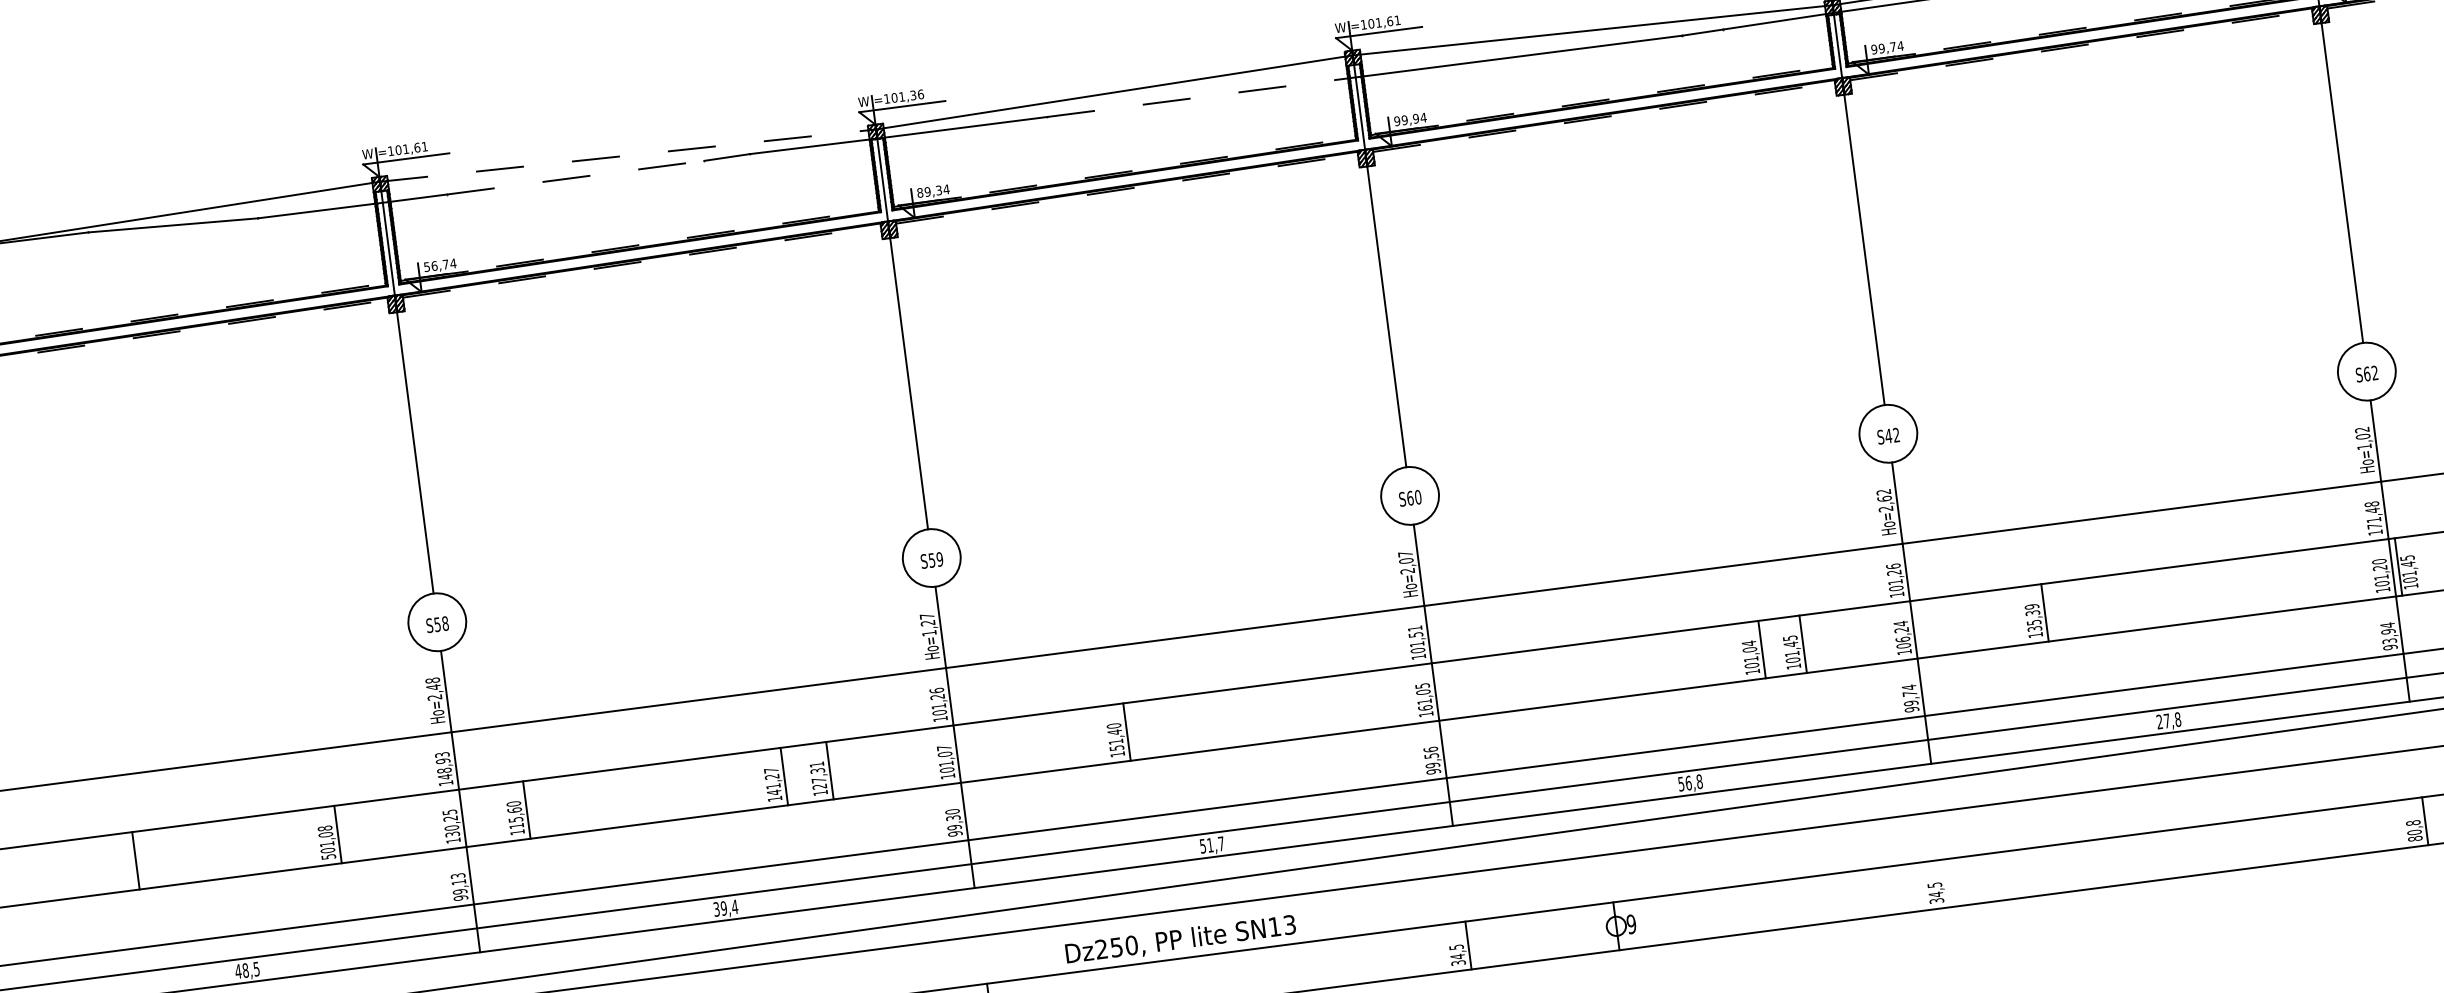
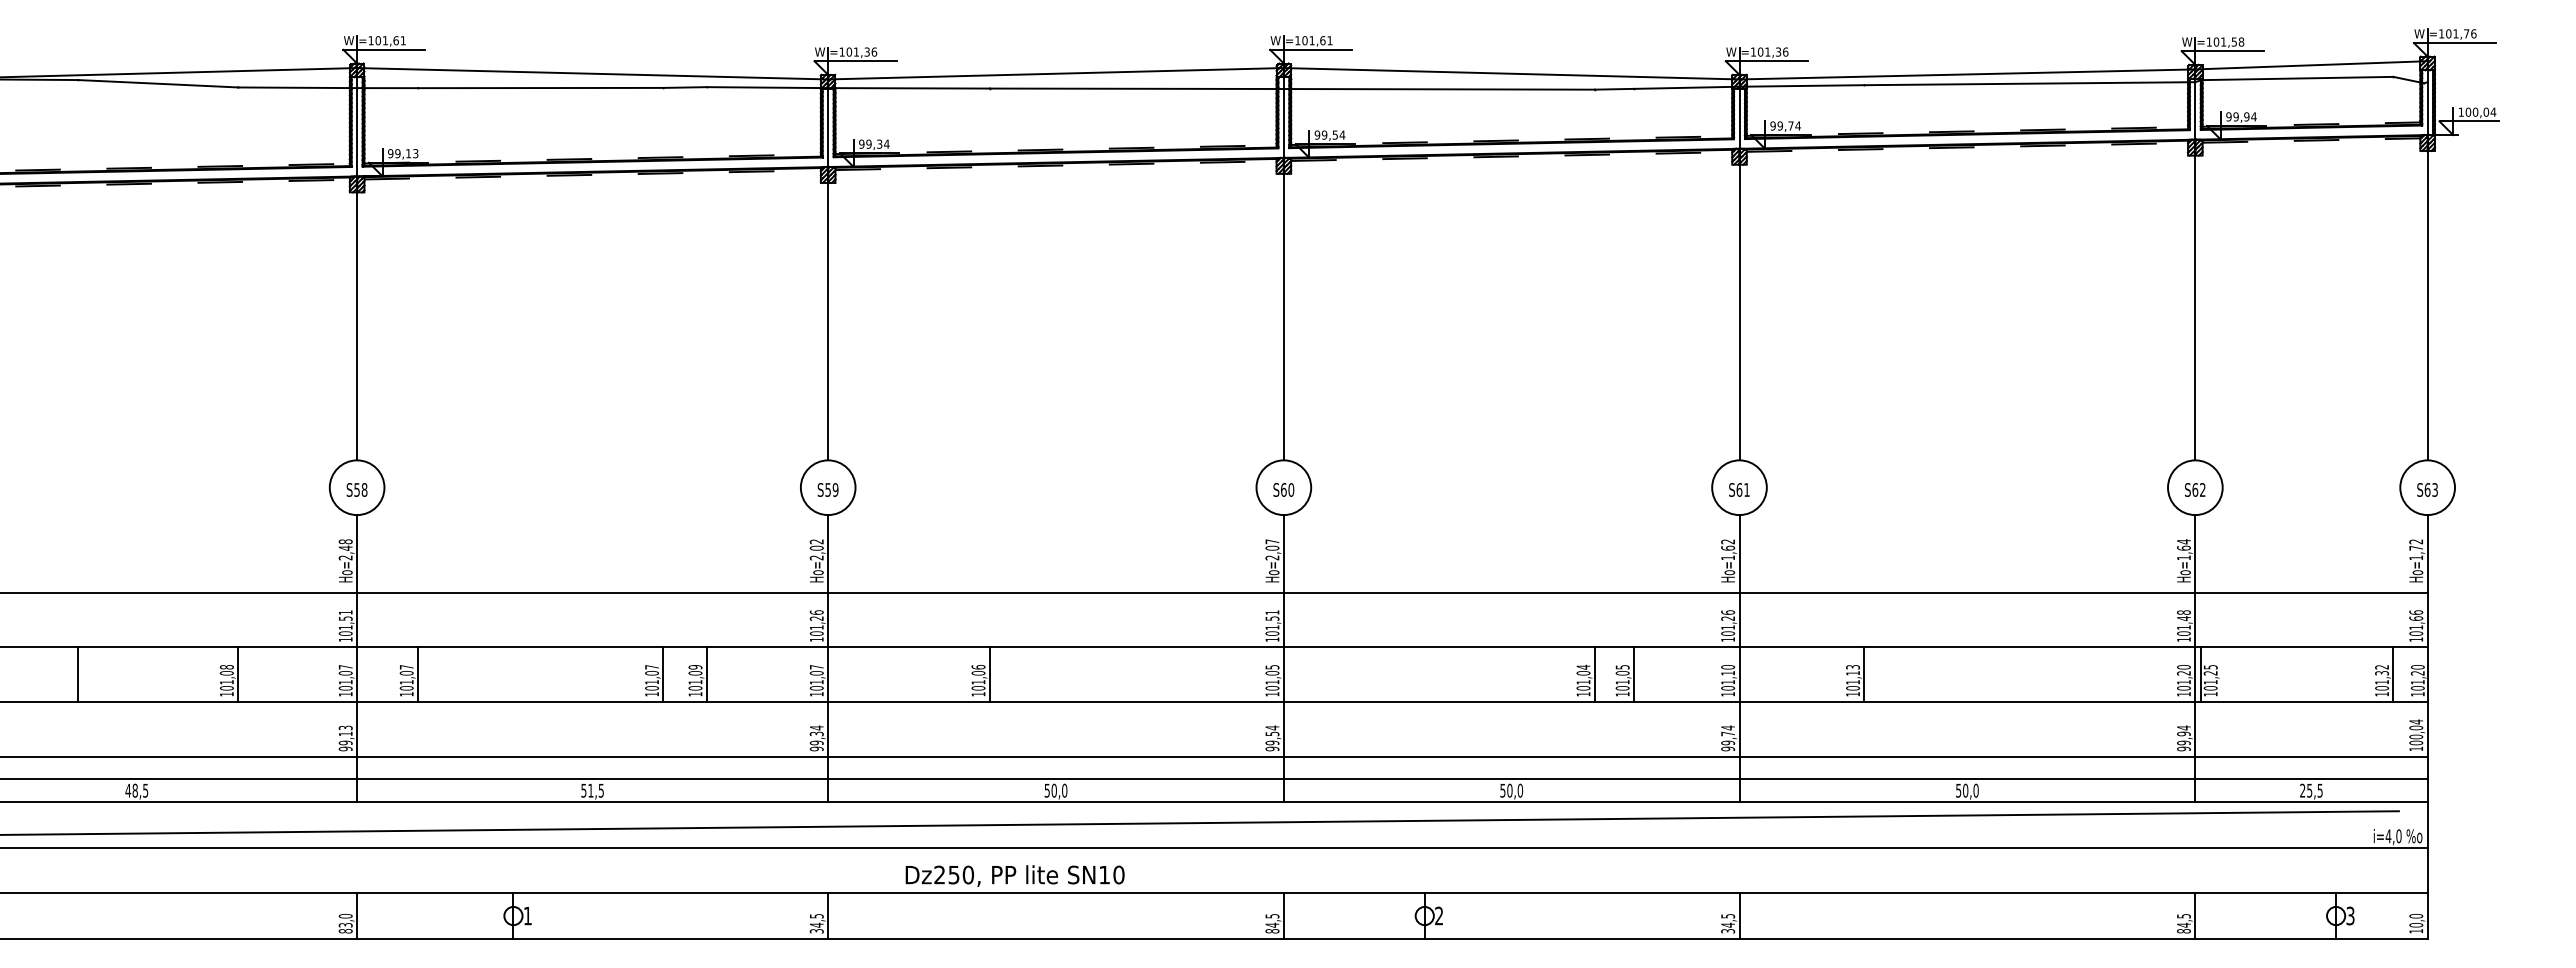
line: (1200, 96) -> (1136, 88), dashed -> solid
text: (1416, 118) -> (1335, 134), 99,94 -> 99,54
line: (627, 155) -> (592, 73), dashed -> solid
line: (575, 178) -> (540, 88), dashed -> solid
text: (919, 193) -> (861, 144), 89,34 -> 99,34
text: (440, 265) -> (403, 153), 56,74 -> 99,13
text: (2362, 432) -> (2183, 544), Ho=1,02 -> Ho=1,64
text: (1891, 435) -> (1742, 489), S42 -> S61
text: (1885, 508) -> (1727, 557), Ho=2,62 -> Ho=1,62
text: (2374, 526) -> (2183, 633), 171,48 -> 101,48
text: (2407, 563) -> (2210, 672), 101,45 -> 101,25
text: (2033, 617) -> (1853, 677), 135,39 -> 101,13
text: (927, 624) -> (816, 549), Ho=1,27 -> Ho=2,02
text: (1902, 631) -> (1728, 674), 106,24 -> 101,10
text: (2389, 640) -> (2183, 742), 93,94 -> 99,94
text: (1790, 643) -> (1622, 672), 101,45 -> 101,05
text: (1424, 708) -> (1271, 688), 161,05 -> 101,05
text: (2168, 720) -> (1967, 790), 27,8 -> 50,0
text: (1115, 736) -> (978, 677), 151,40 -> 101,06
text: (1430, 749) -> (1272, 727), 99,56 -> 99,54
text: (443, 766) -> (345, 623), 148,93 -> 101,51
text: (818, 775) -> (695, 677), 127,31 -> 101,09
text: (1694, 782) -> (1515, 790), 56,8 -> 50,0
text: (773, 784) -> (652, 680), 141,27 -> 101,07
text: (952, 811) -> (816, 727), 99,30 -> 99,34
text: (515, 814) -> (406, 677), 115,60 -> 101,07
text: (450, 823) -> (345, 677), 130,25 -> 101,07
text: (2413, 827) -> (2183, 920), 80,8 -> 84,5
text: (1215, 844) -> (1059, 790), 51,7 -> 50,0
text: (328, 857) -> (226, 694), 501,08 -> 101,08
line: (135, 860) -> (77, 674), moved
line: (1946, 882) -> (1739, 915), added
text: (725, 908) -> (592, 790), 39,4 -> 51,5
text: (1631, 923) -> (1439, 915), 9 -> 2
text: (1289, 924) -> (1118, 874), SN13 -> SN10
text: (1458, 963) -> (1272, 931), 34,5 -> 84,5

